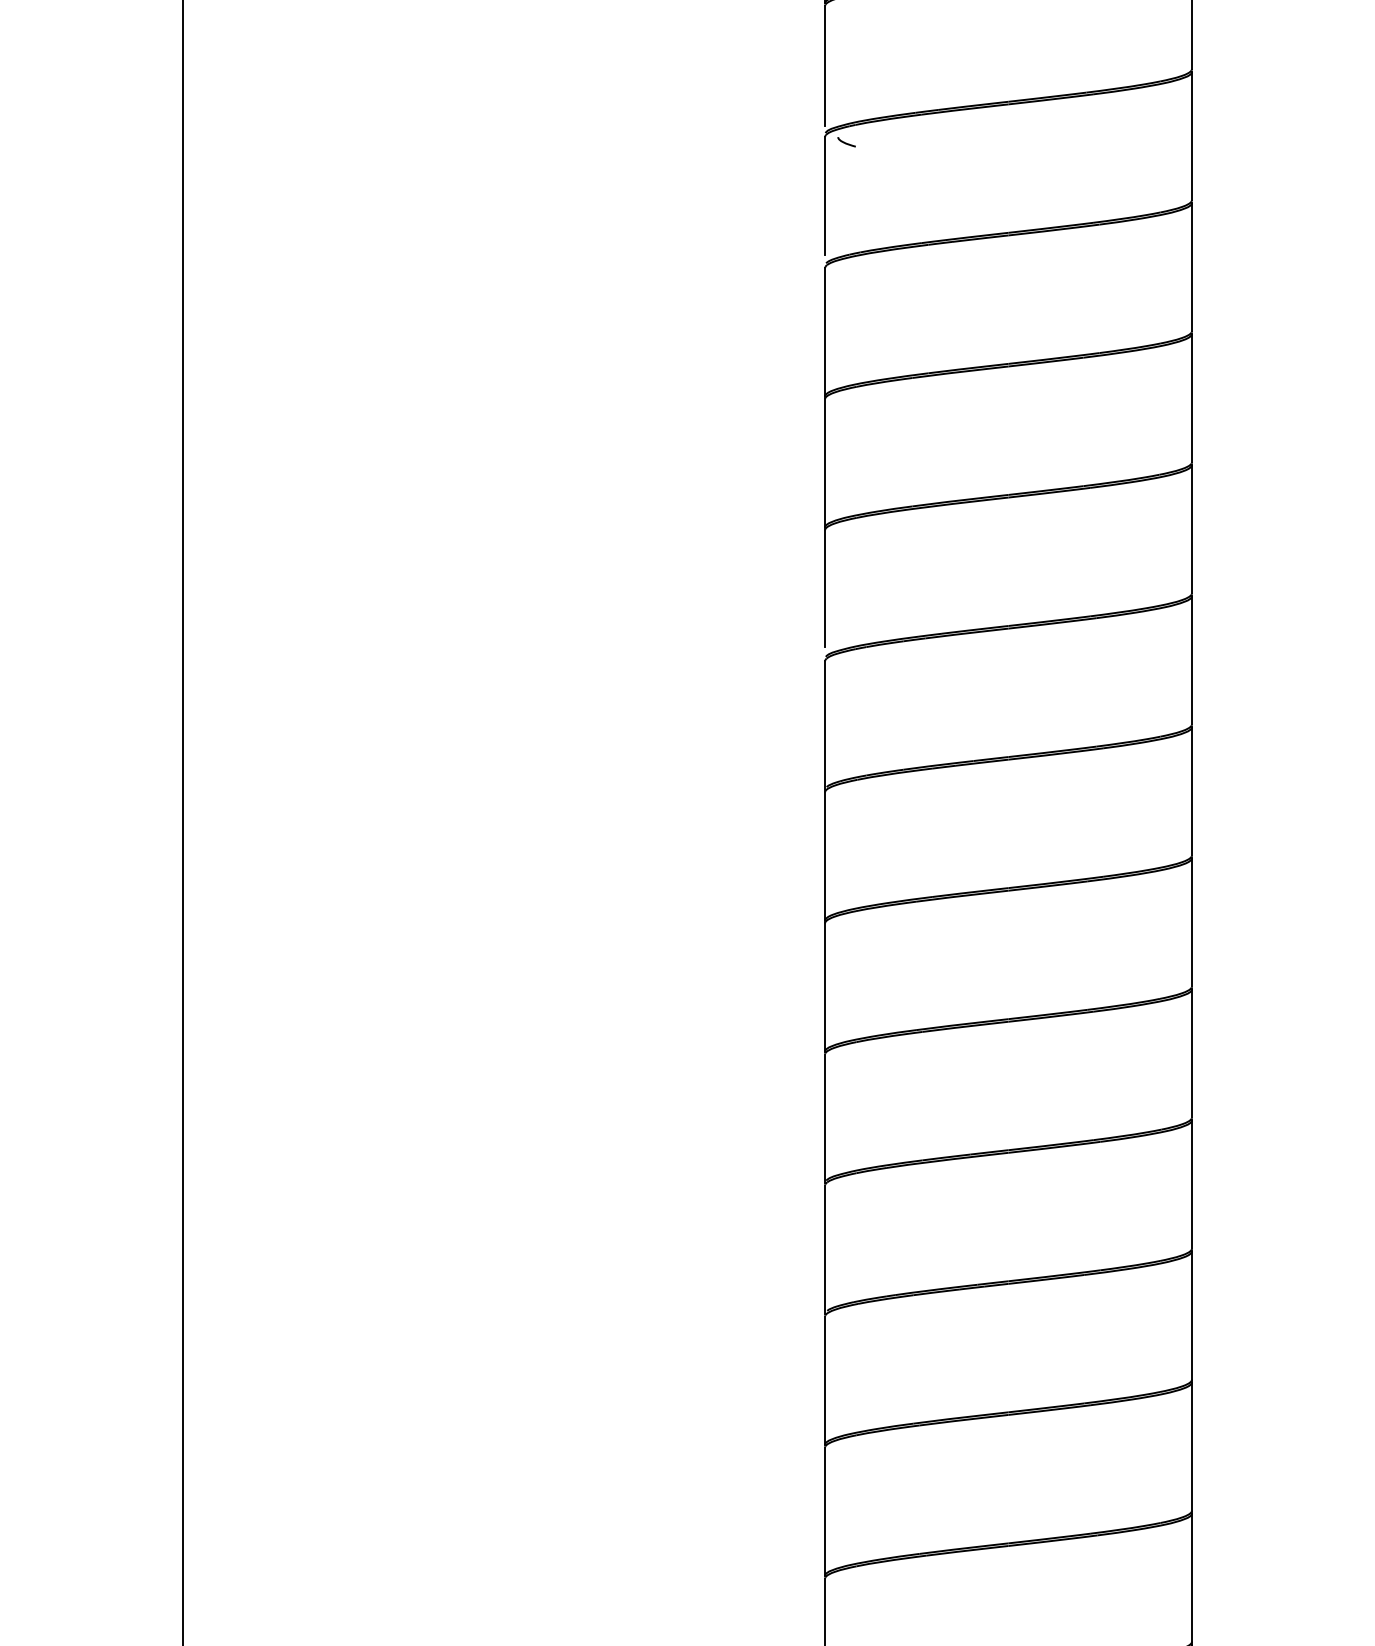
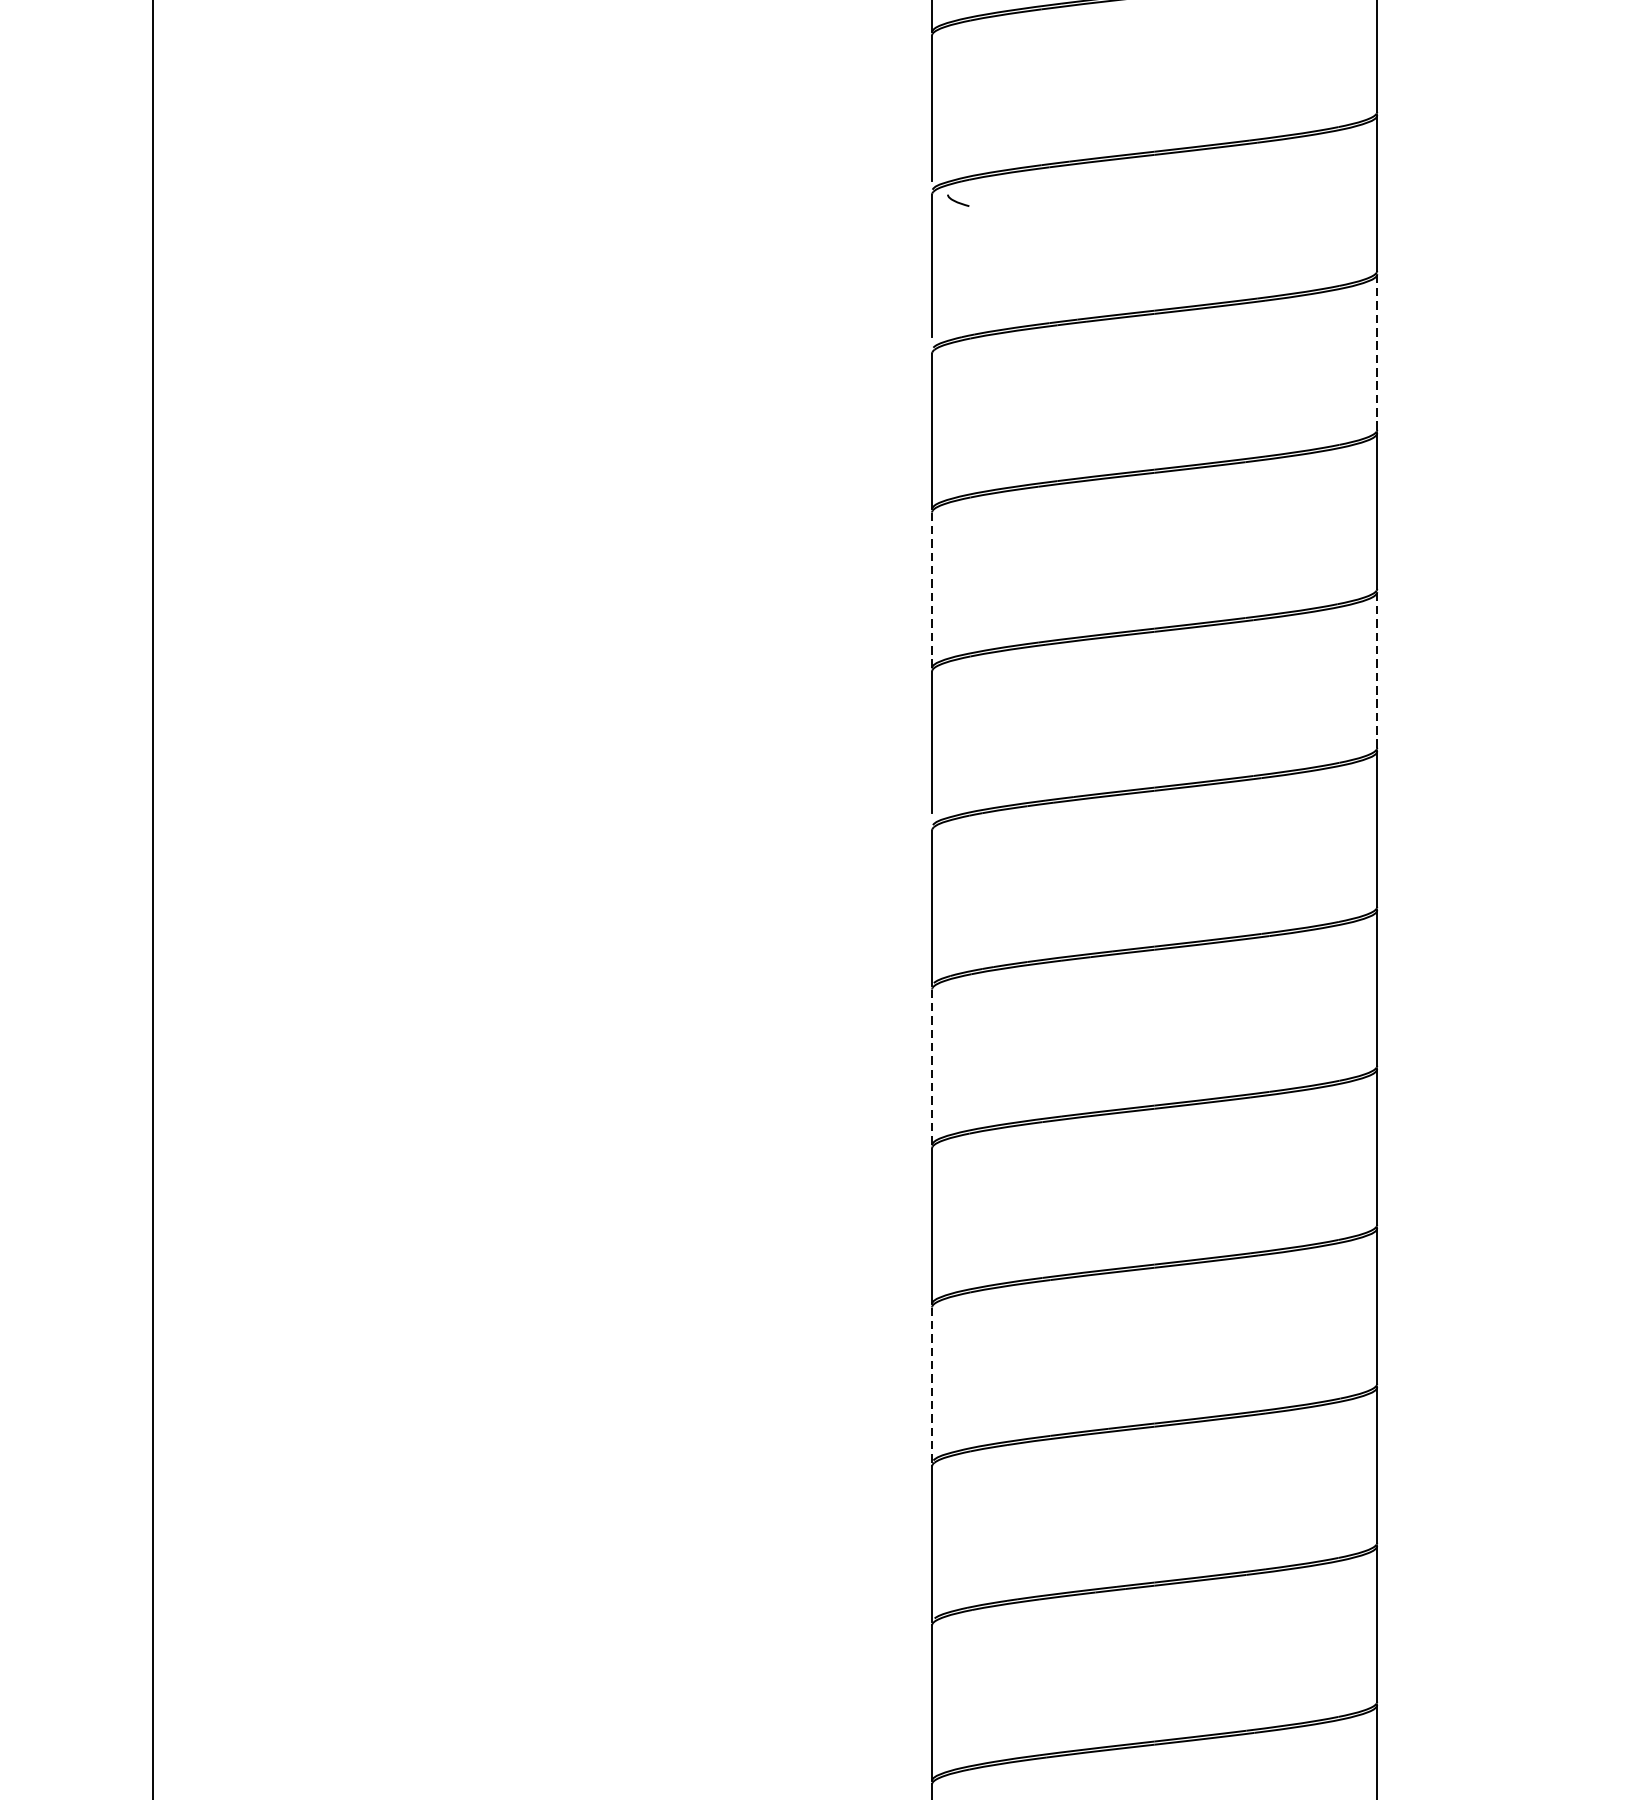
line: (1192, 266) -> (1377, 351), solid -> dashed
line: (825, 463) -> (932, 590), solid -> dashed
line: (1192, 528) -> (1377, 669), solid -> dashed
line: (825, 857) -> (932, 1068), solid -> dashed
line: (825, 1119) -> (932, 1386), solid -> dashed

